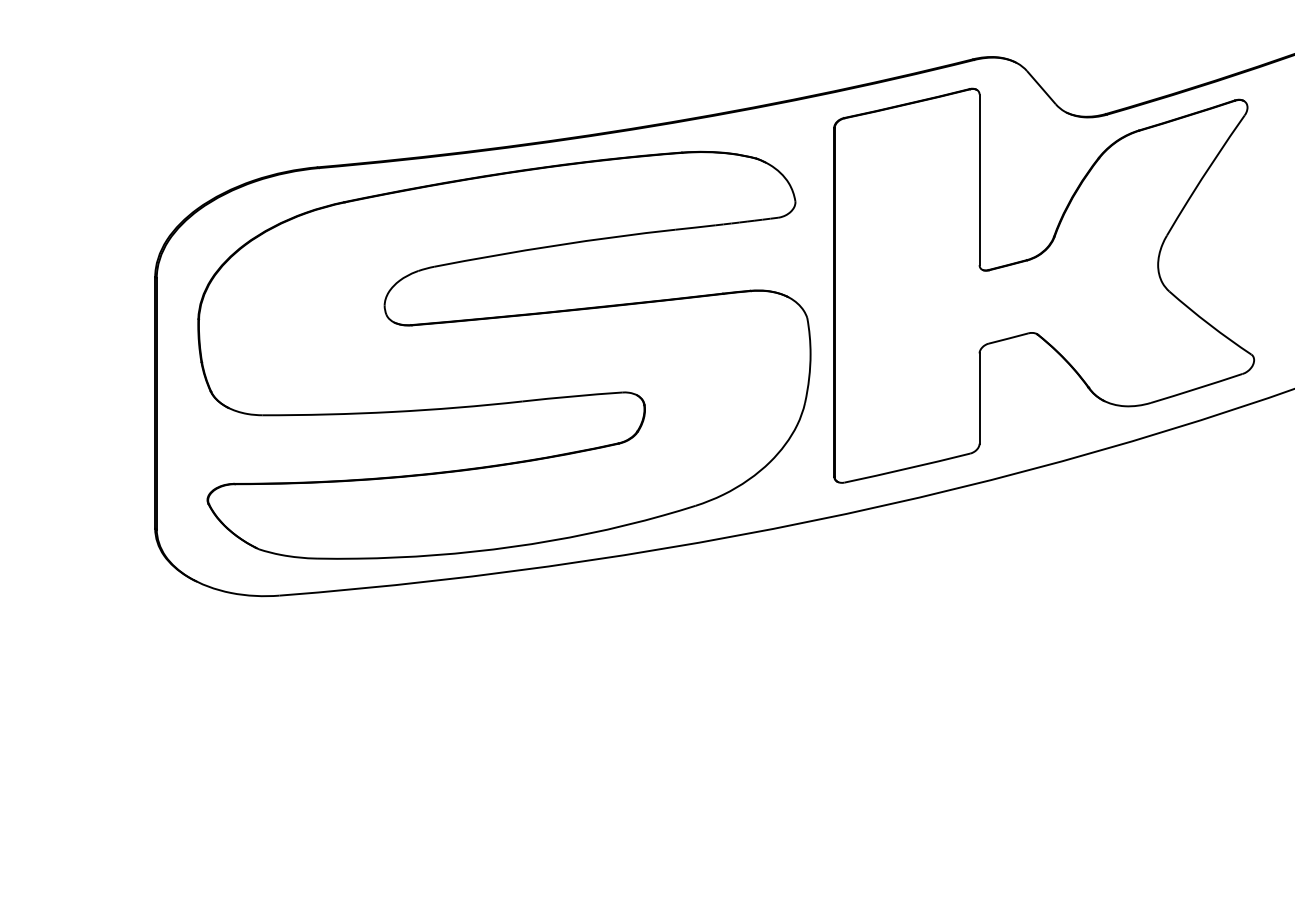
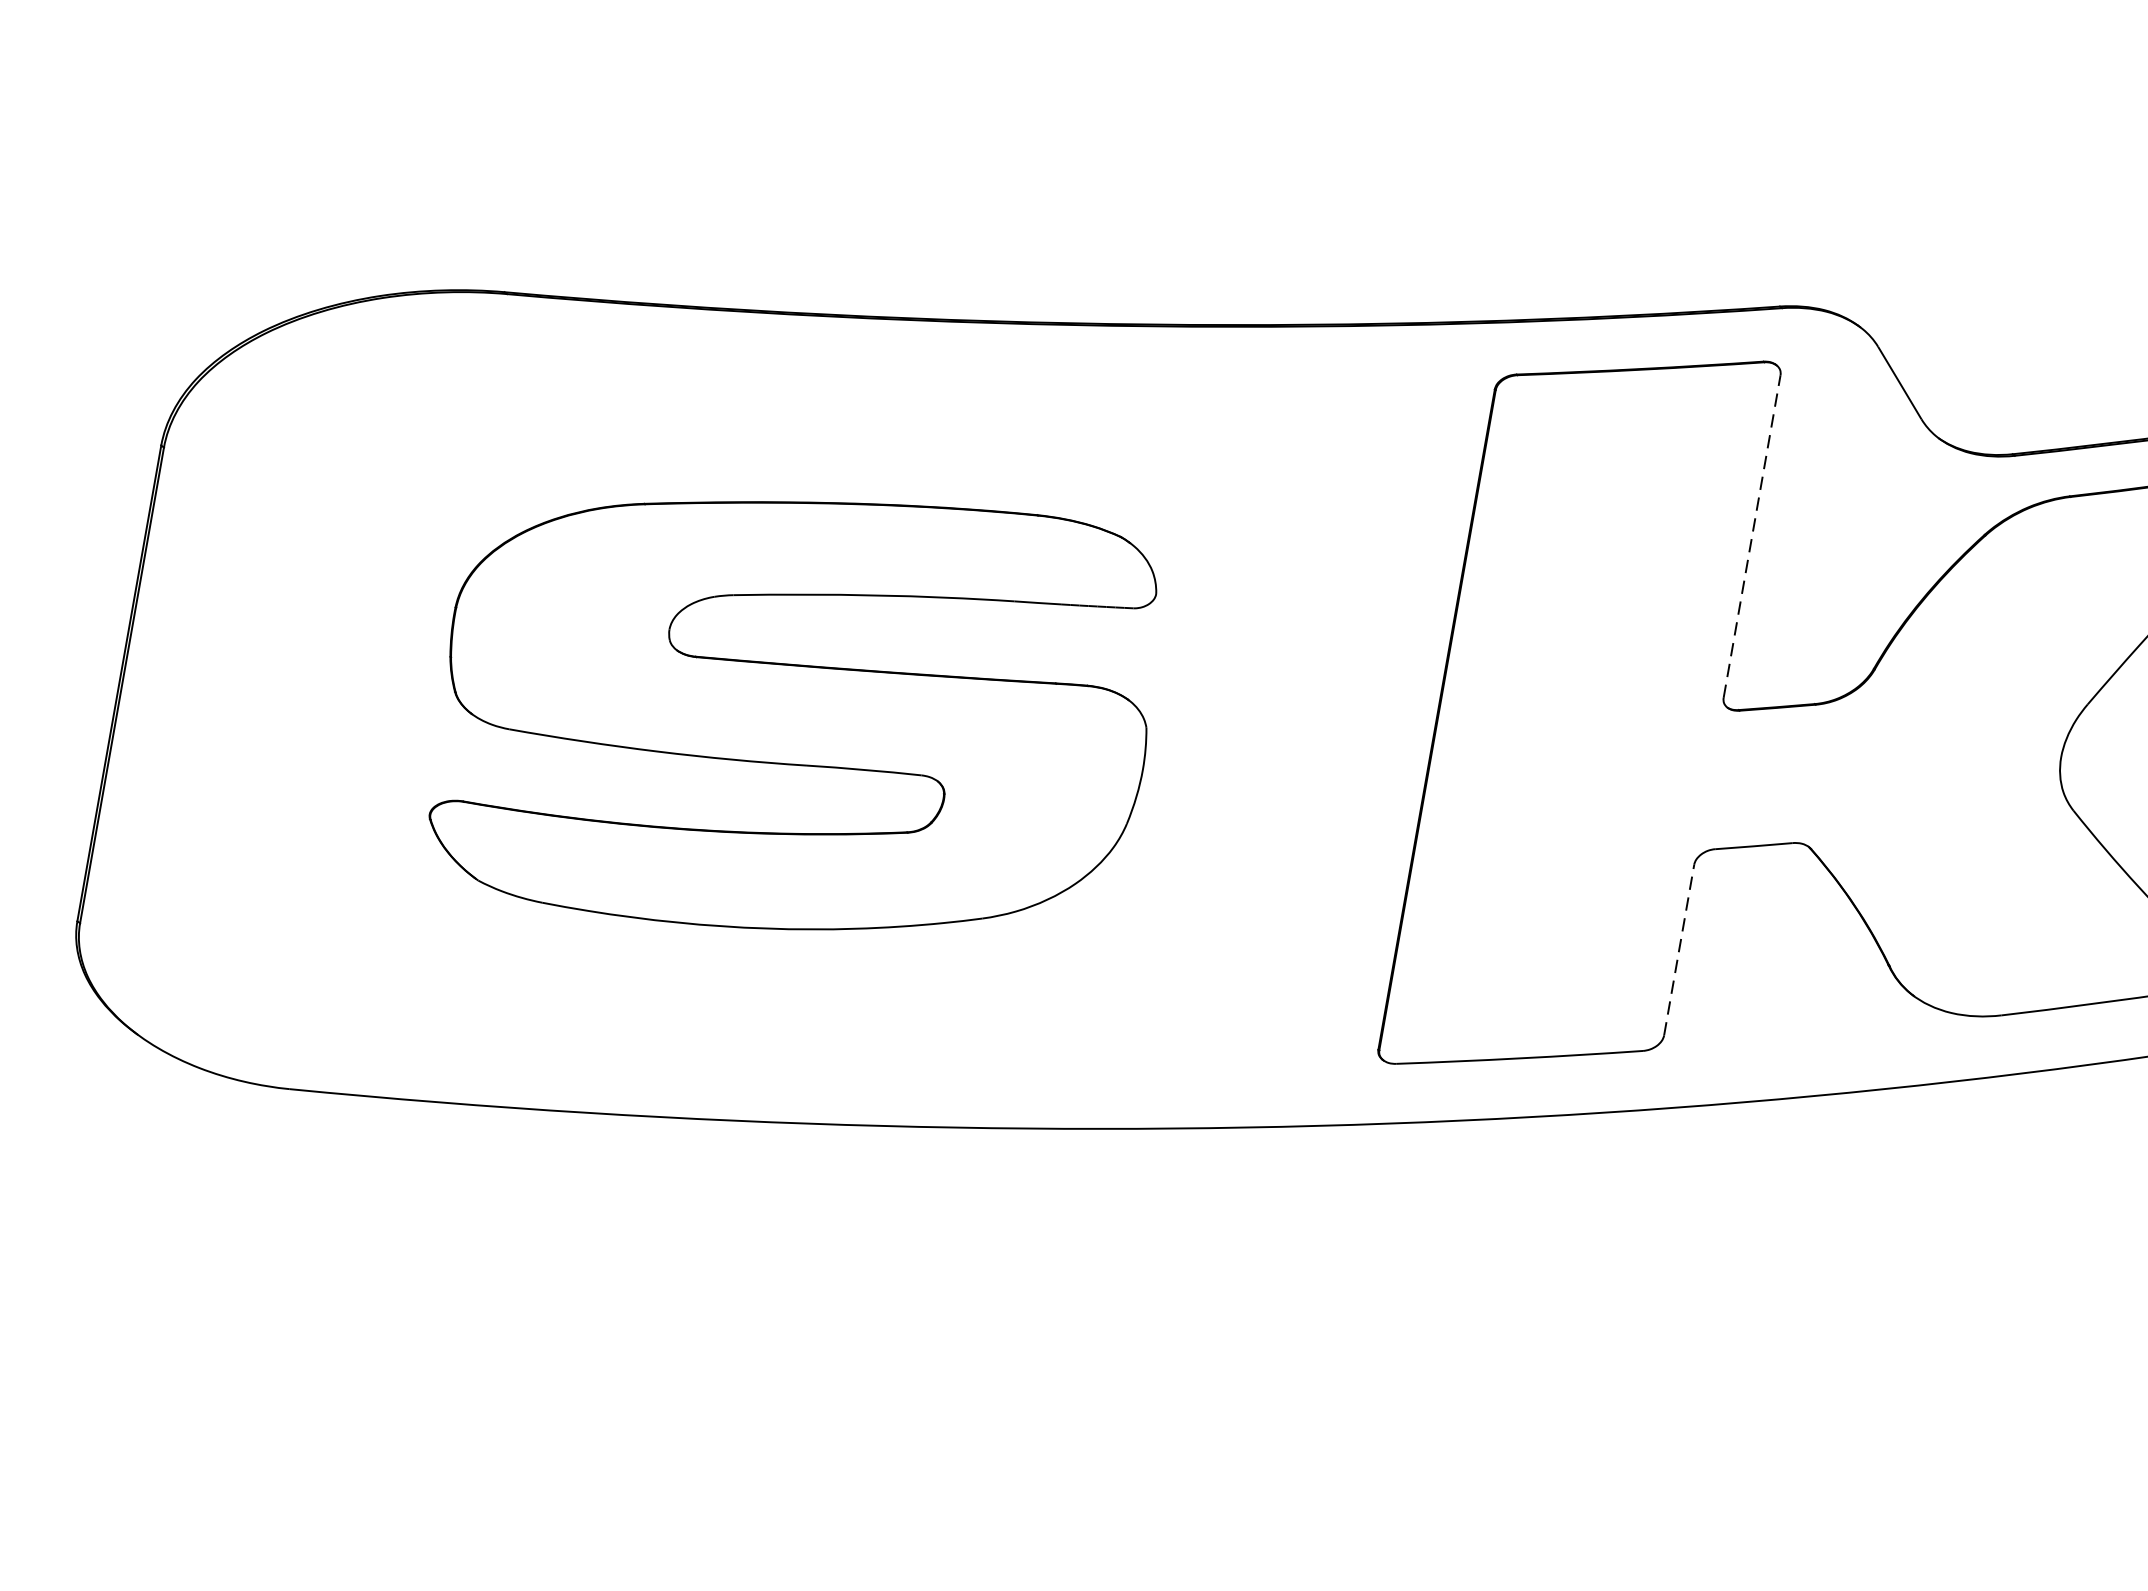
line: (979, 179) -> (1752, 535), solid -> dashed
part: (504, 354) -> (795, 708), size x0.6
line: (979, 398) -> (1679, 949), solid -> dashed

